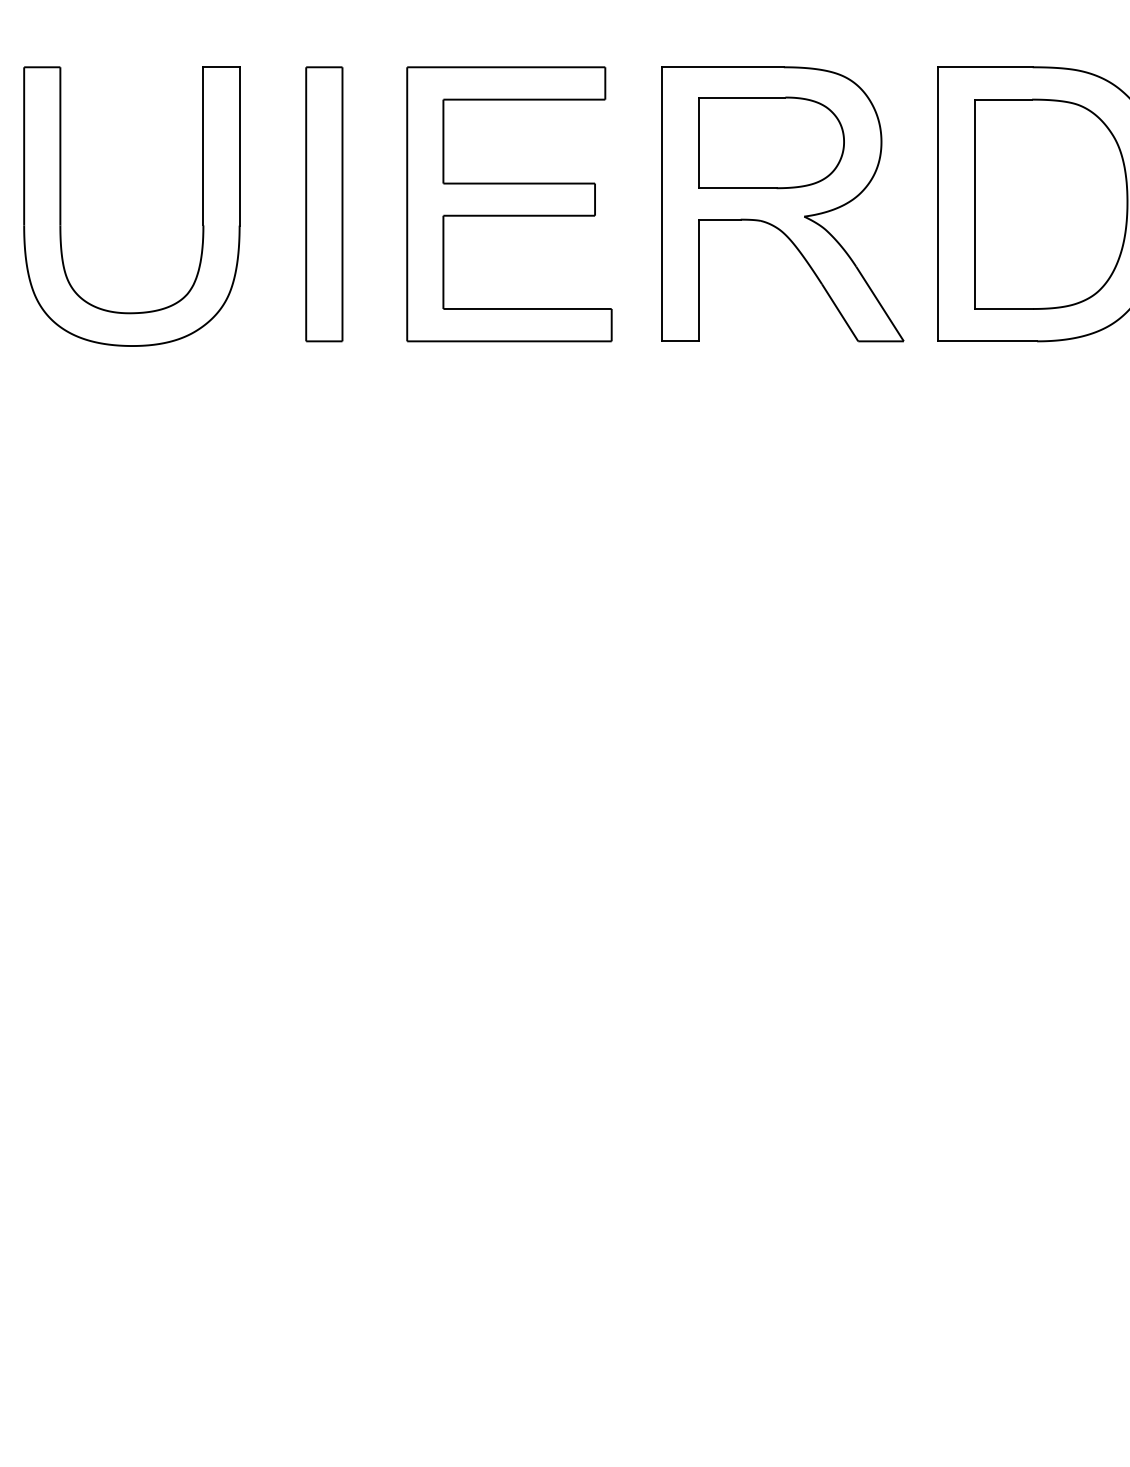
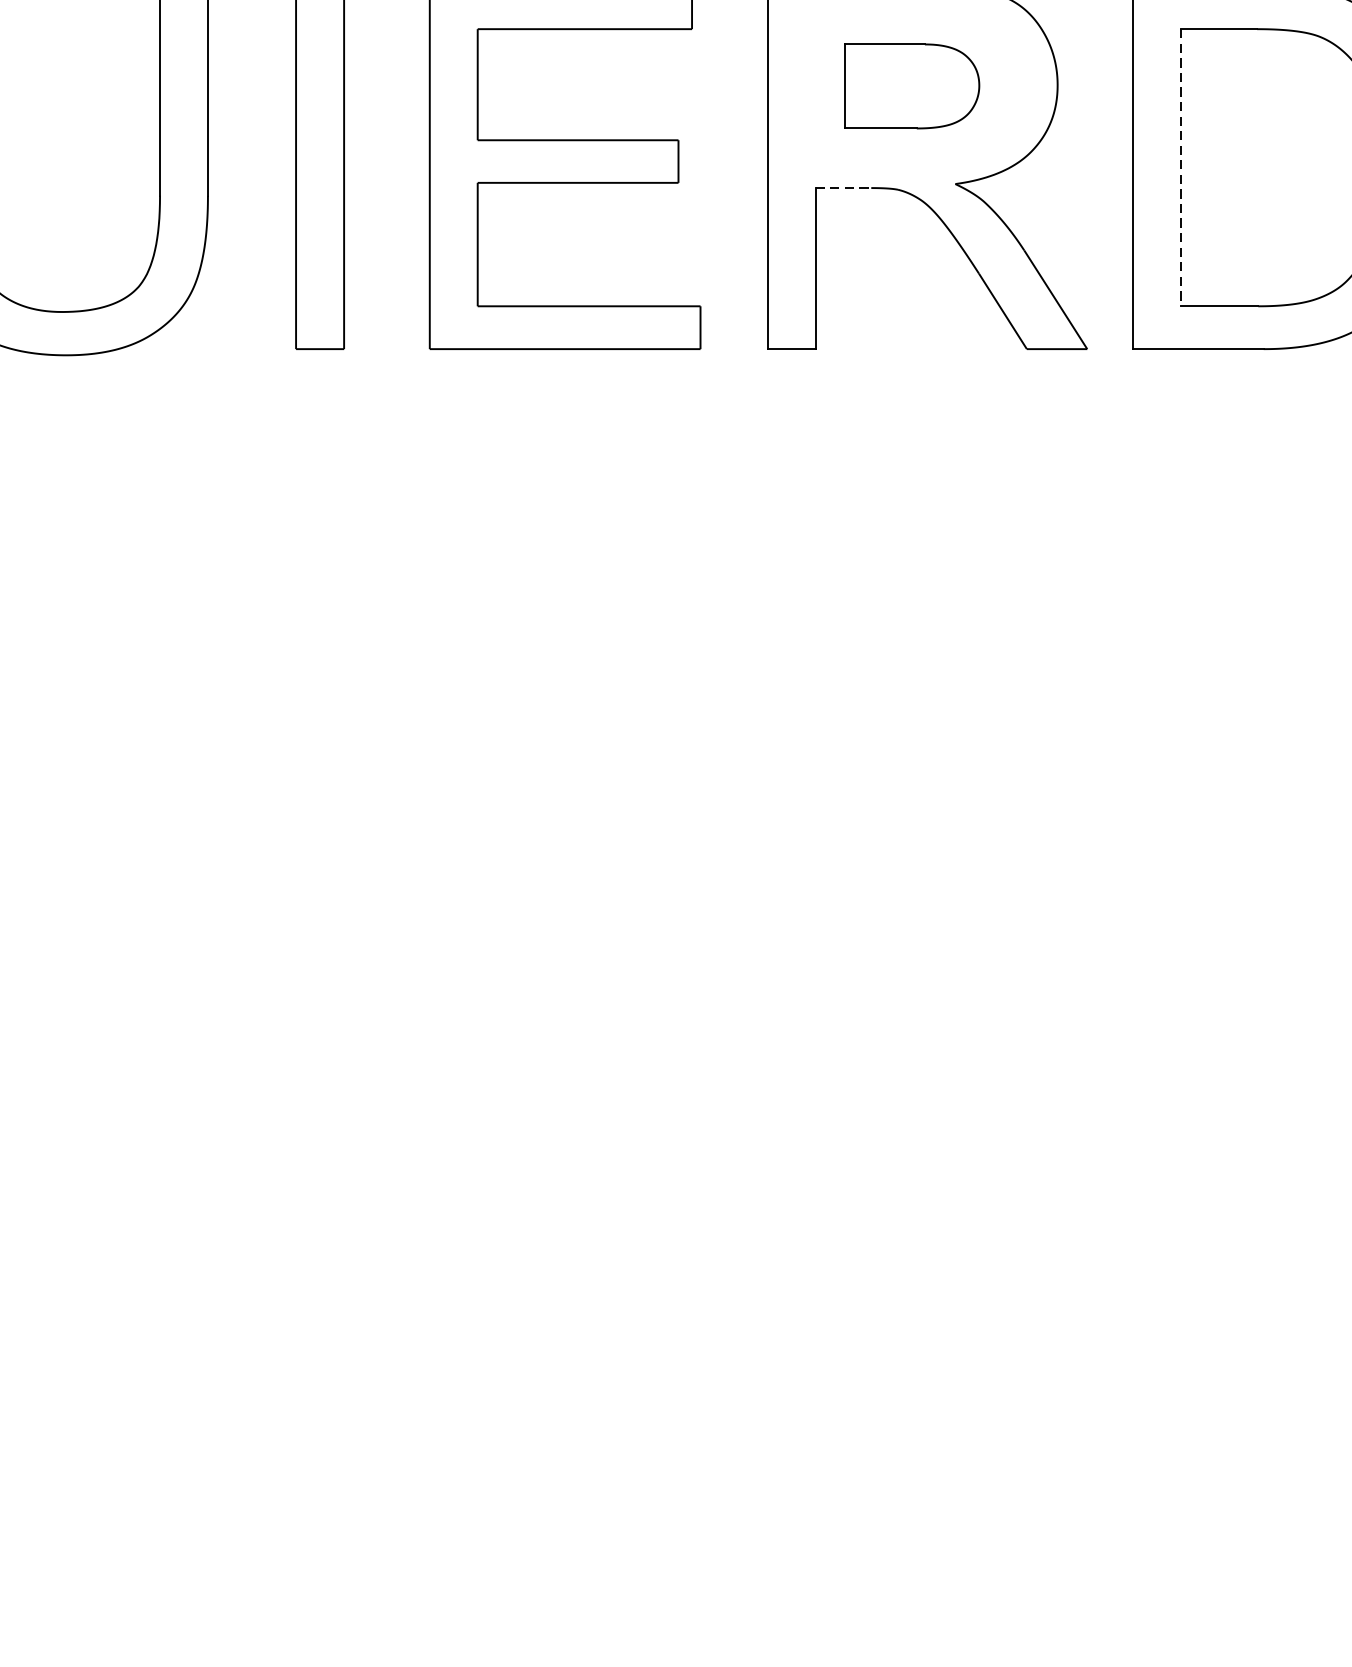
part: (771, 142) -> (912, 85), size x0.7
line: (974, 204) -> (1180, 167), solid -> dashed
line: (720, 219) -> (844, 187), solid -> dashed

